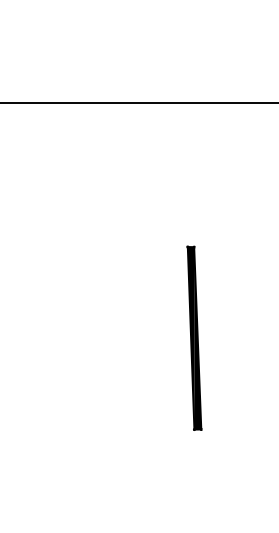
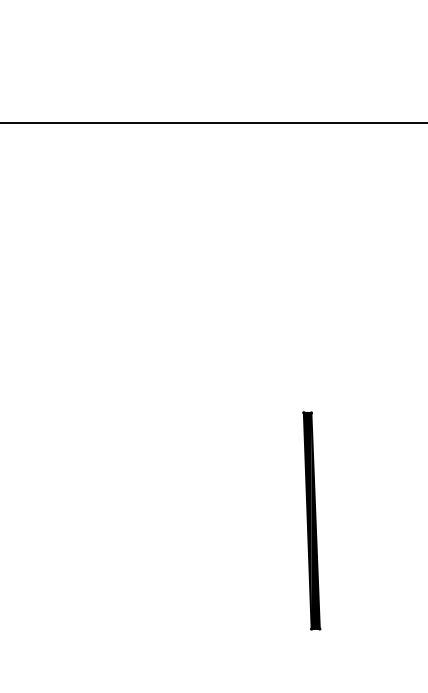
part: (194, 337) -> (311, 519), size x0.7

